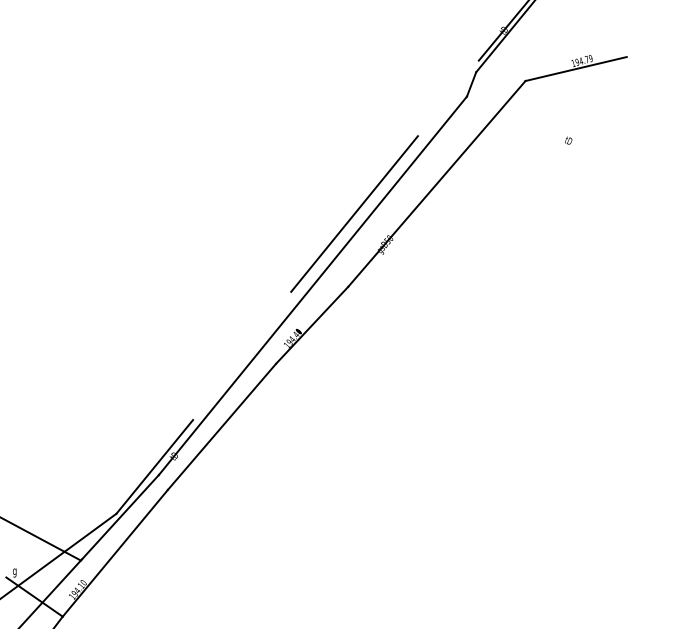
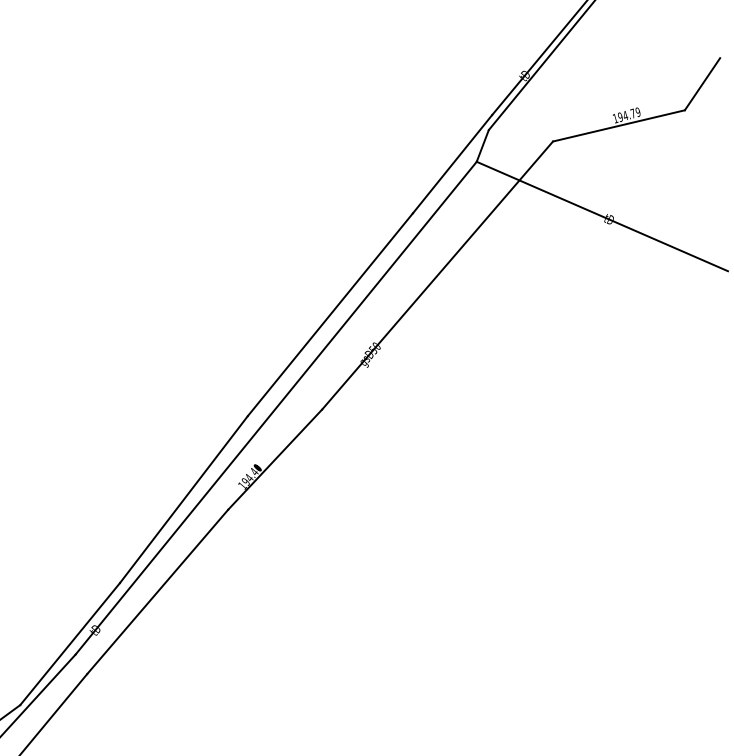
line: (639, 36) -> (701, 83), added
line: (447, 98) -> (451, 164), added
line: (562, 138) -> (601, 216), added
line: (242, 355) -> (184, 498), added

